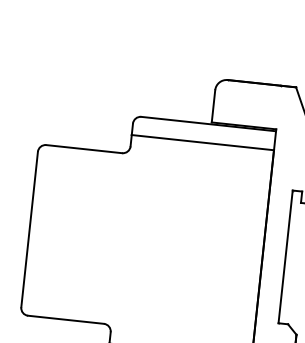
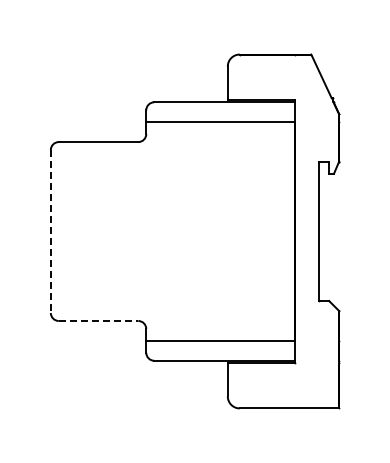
line: (29, 229) -> (50, 231), solid -> dashed
line: (66, 319) -> (98, 320), solid -> dashed

